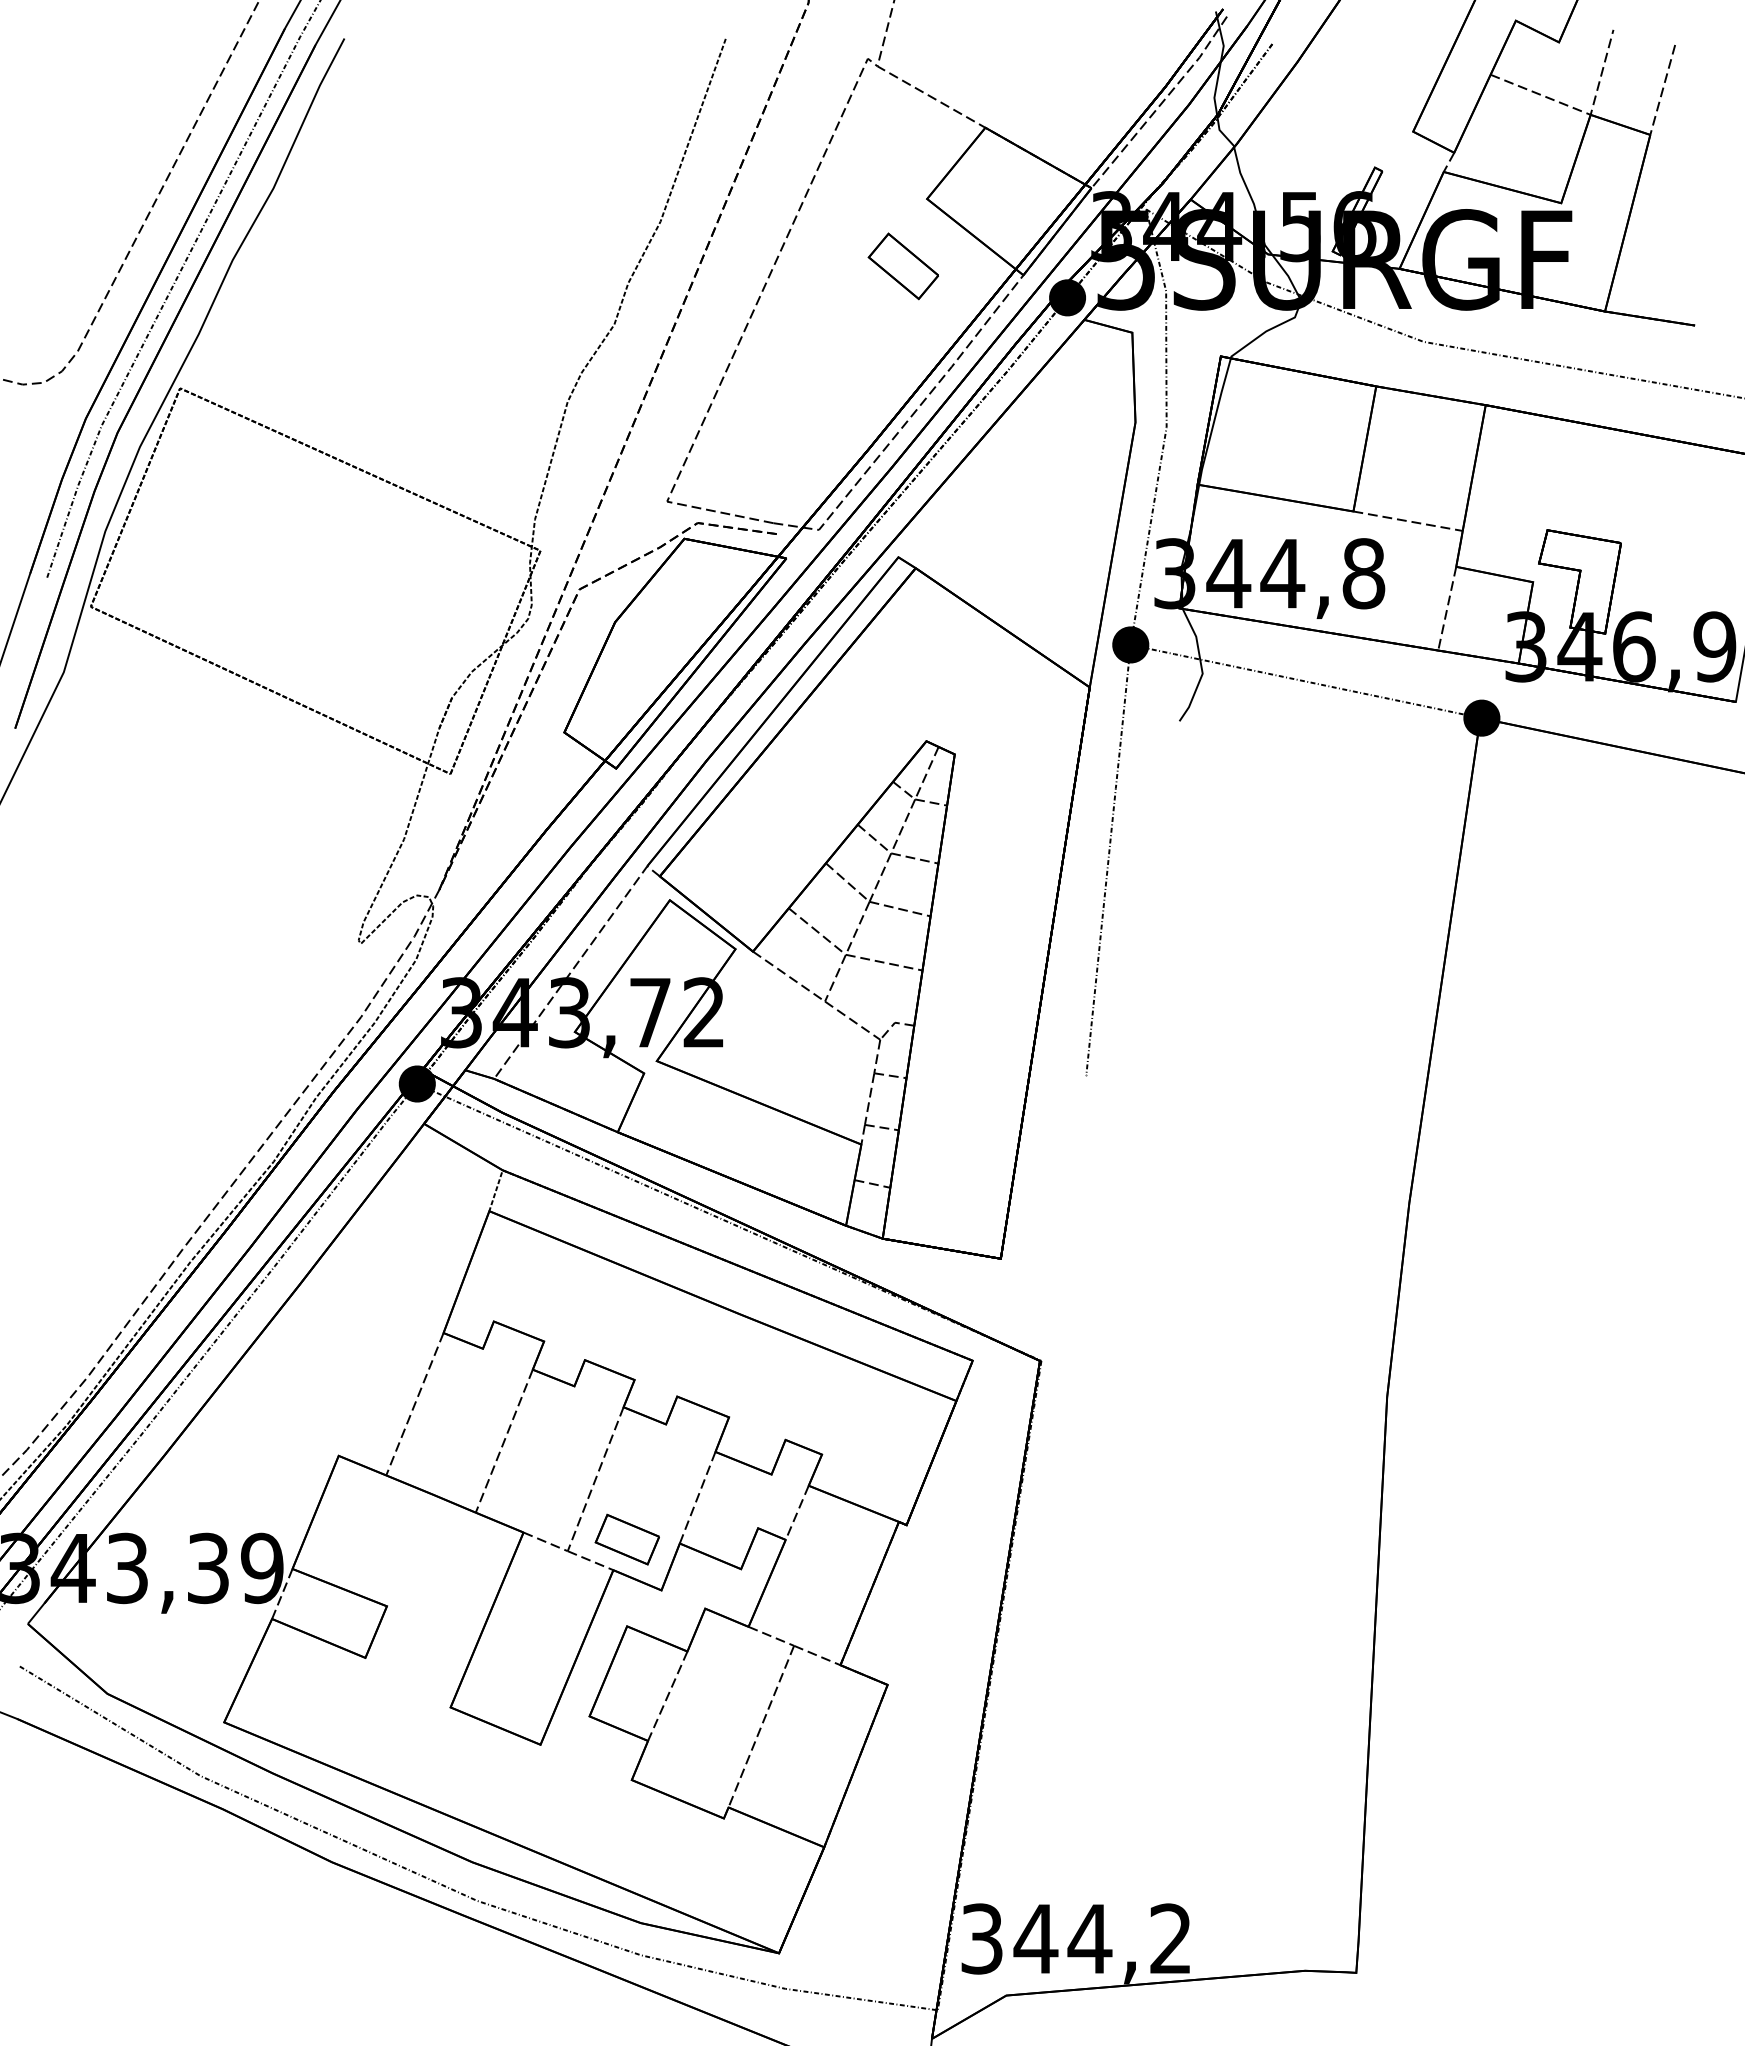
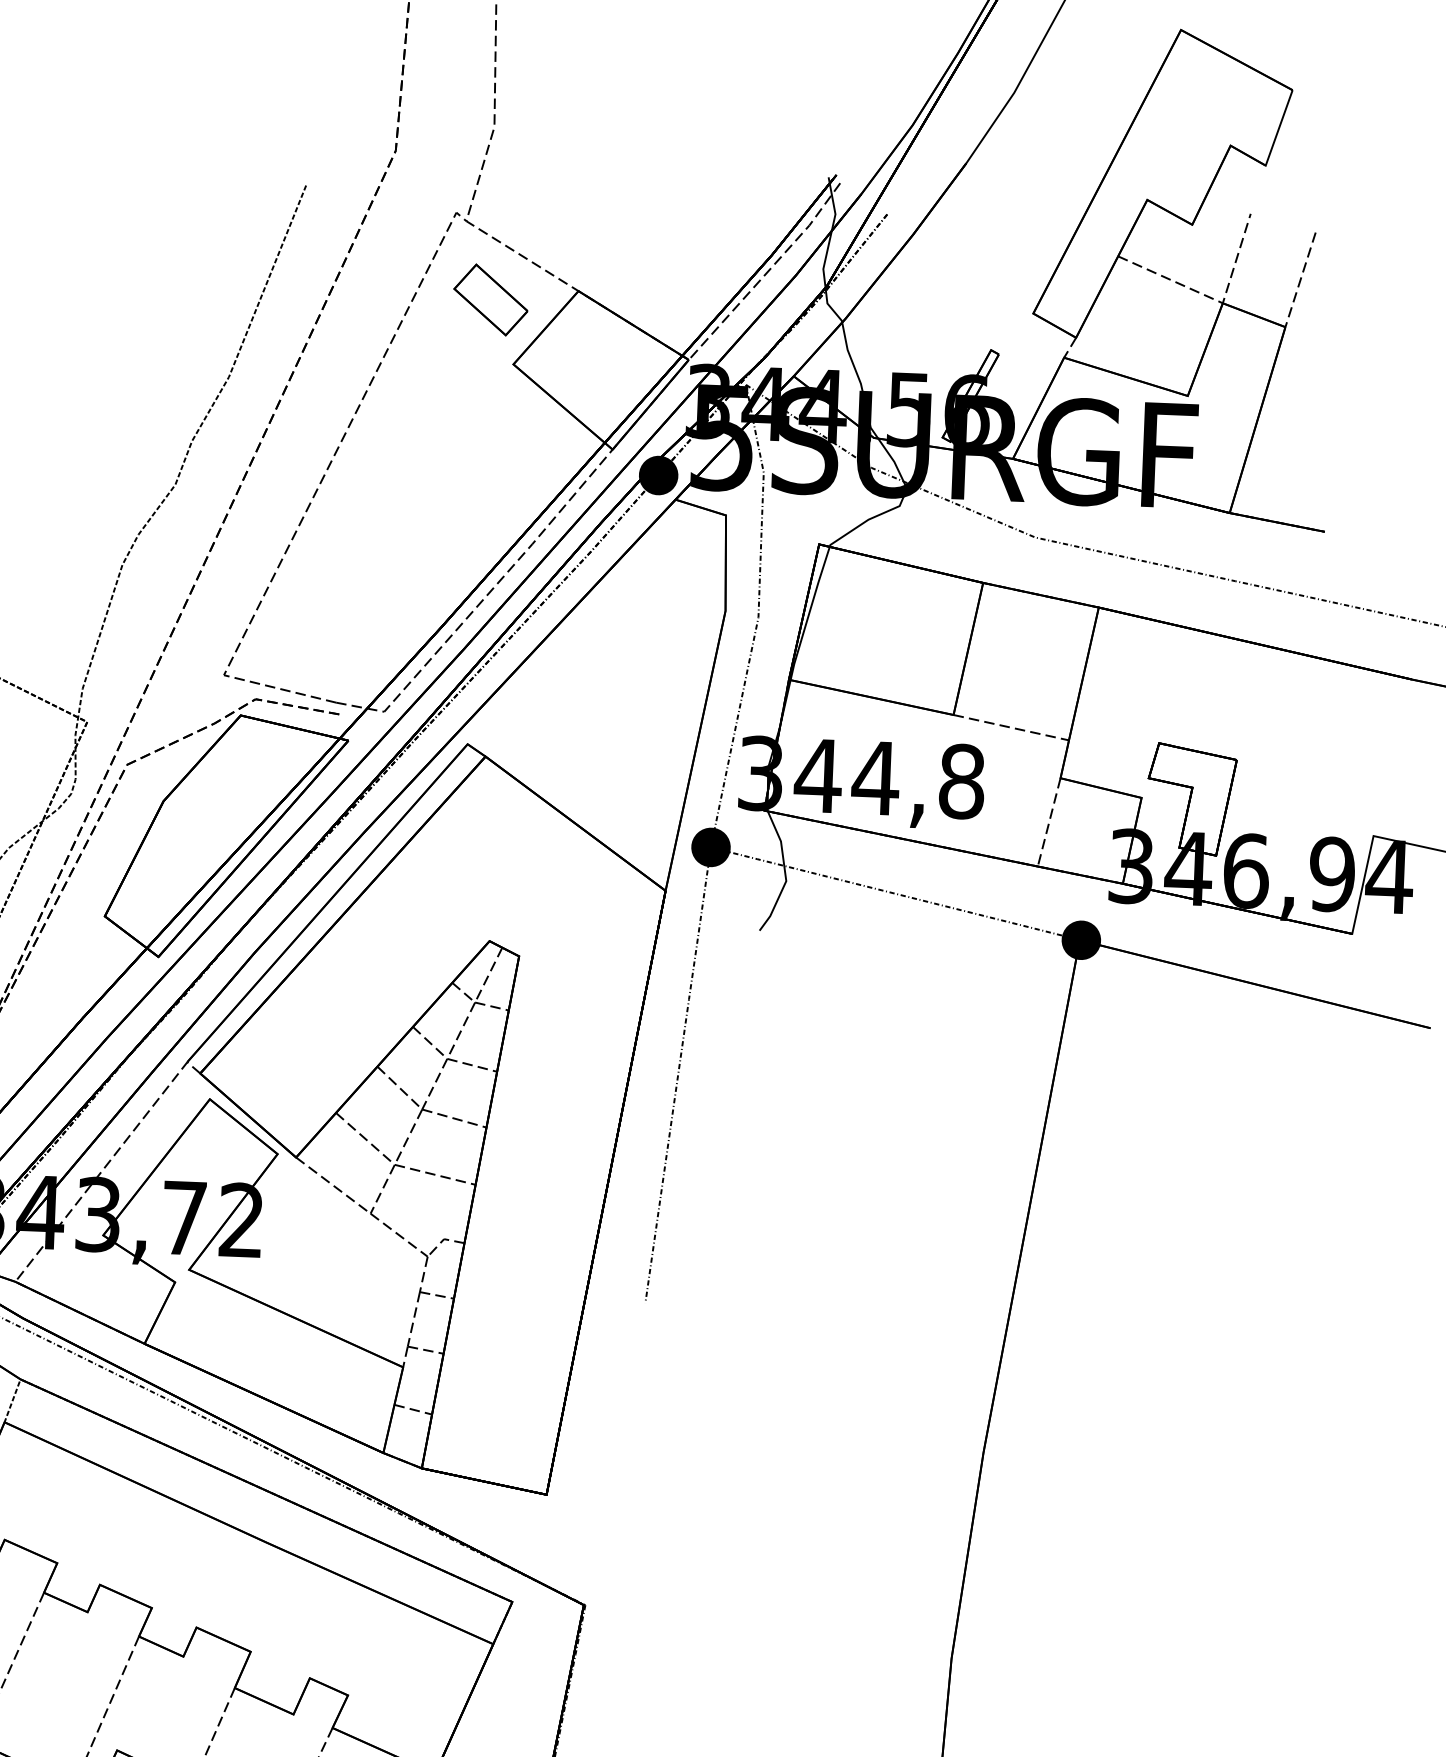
part: (902, 266) -> (489, 300), moved

